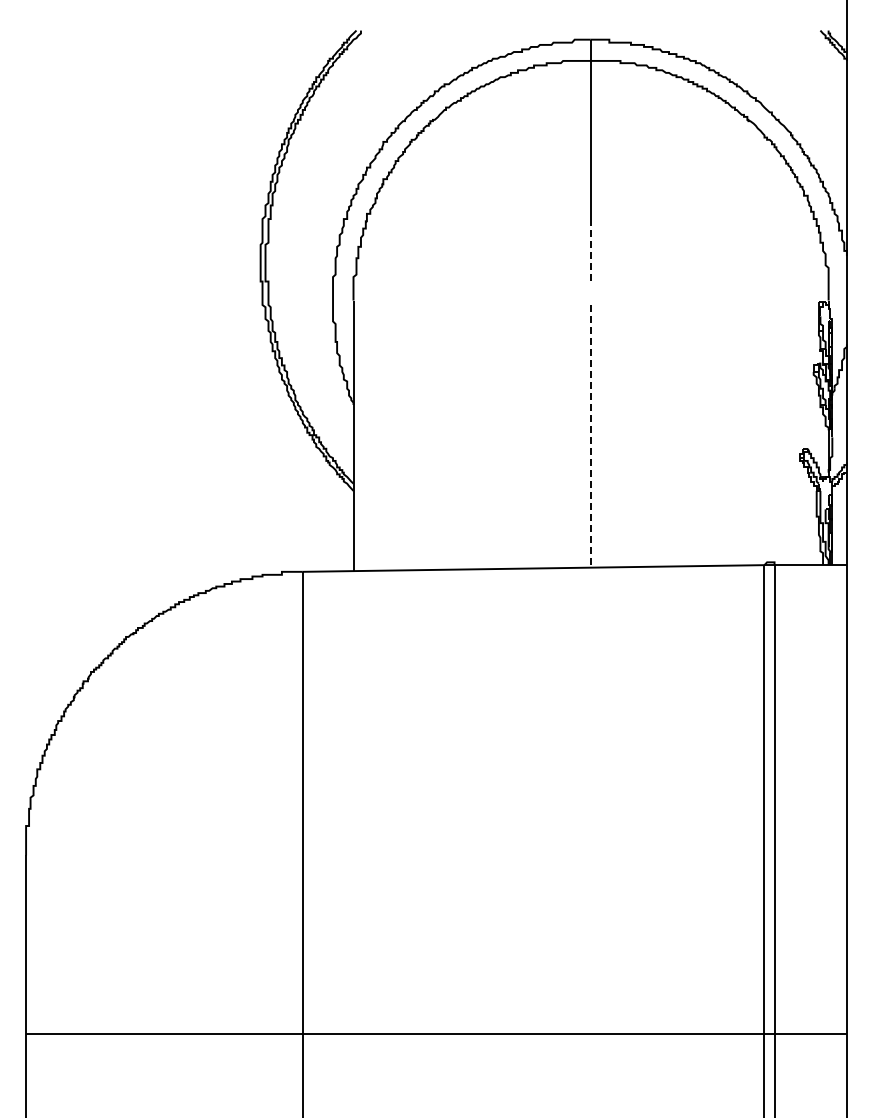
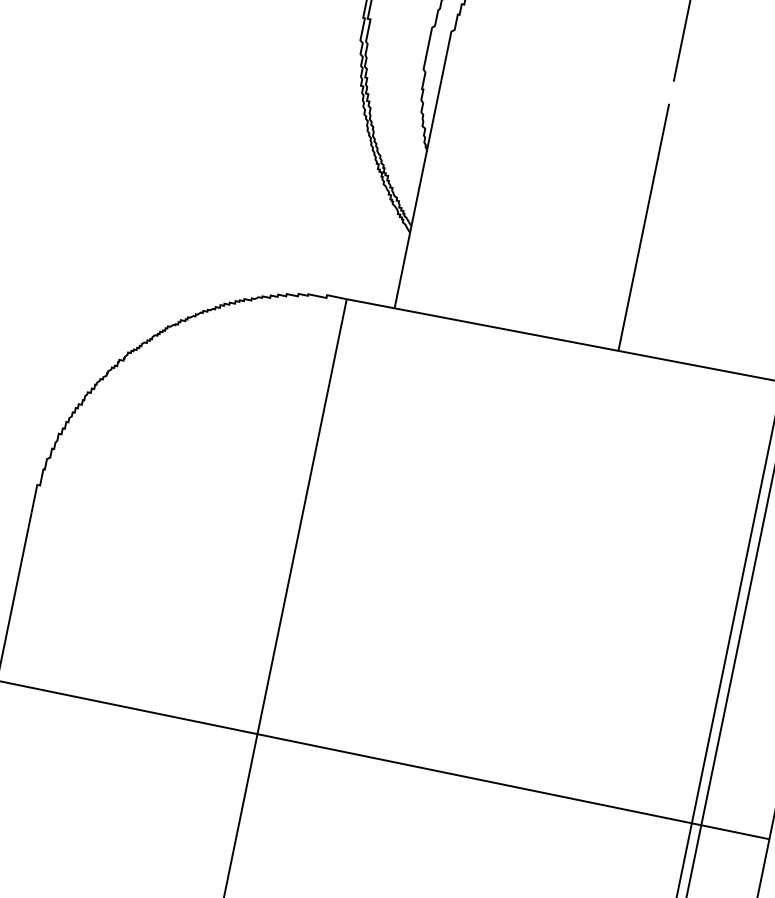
line: (590, 250) -> (679, 52), dashed -> solid
line: (590, 436) -> (643, 227), dashed -> solid

